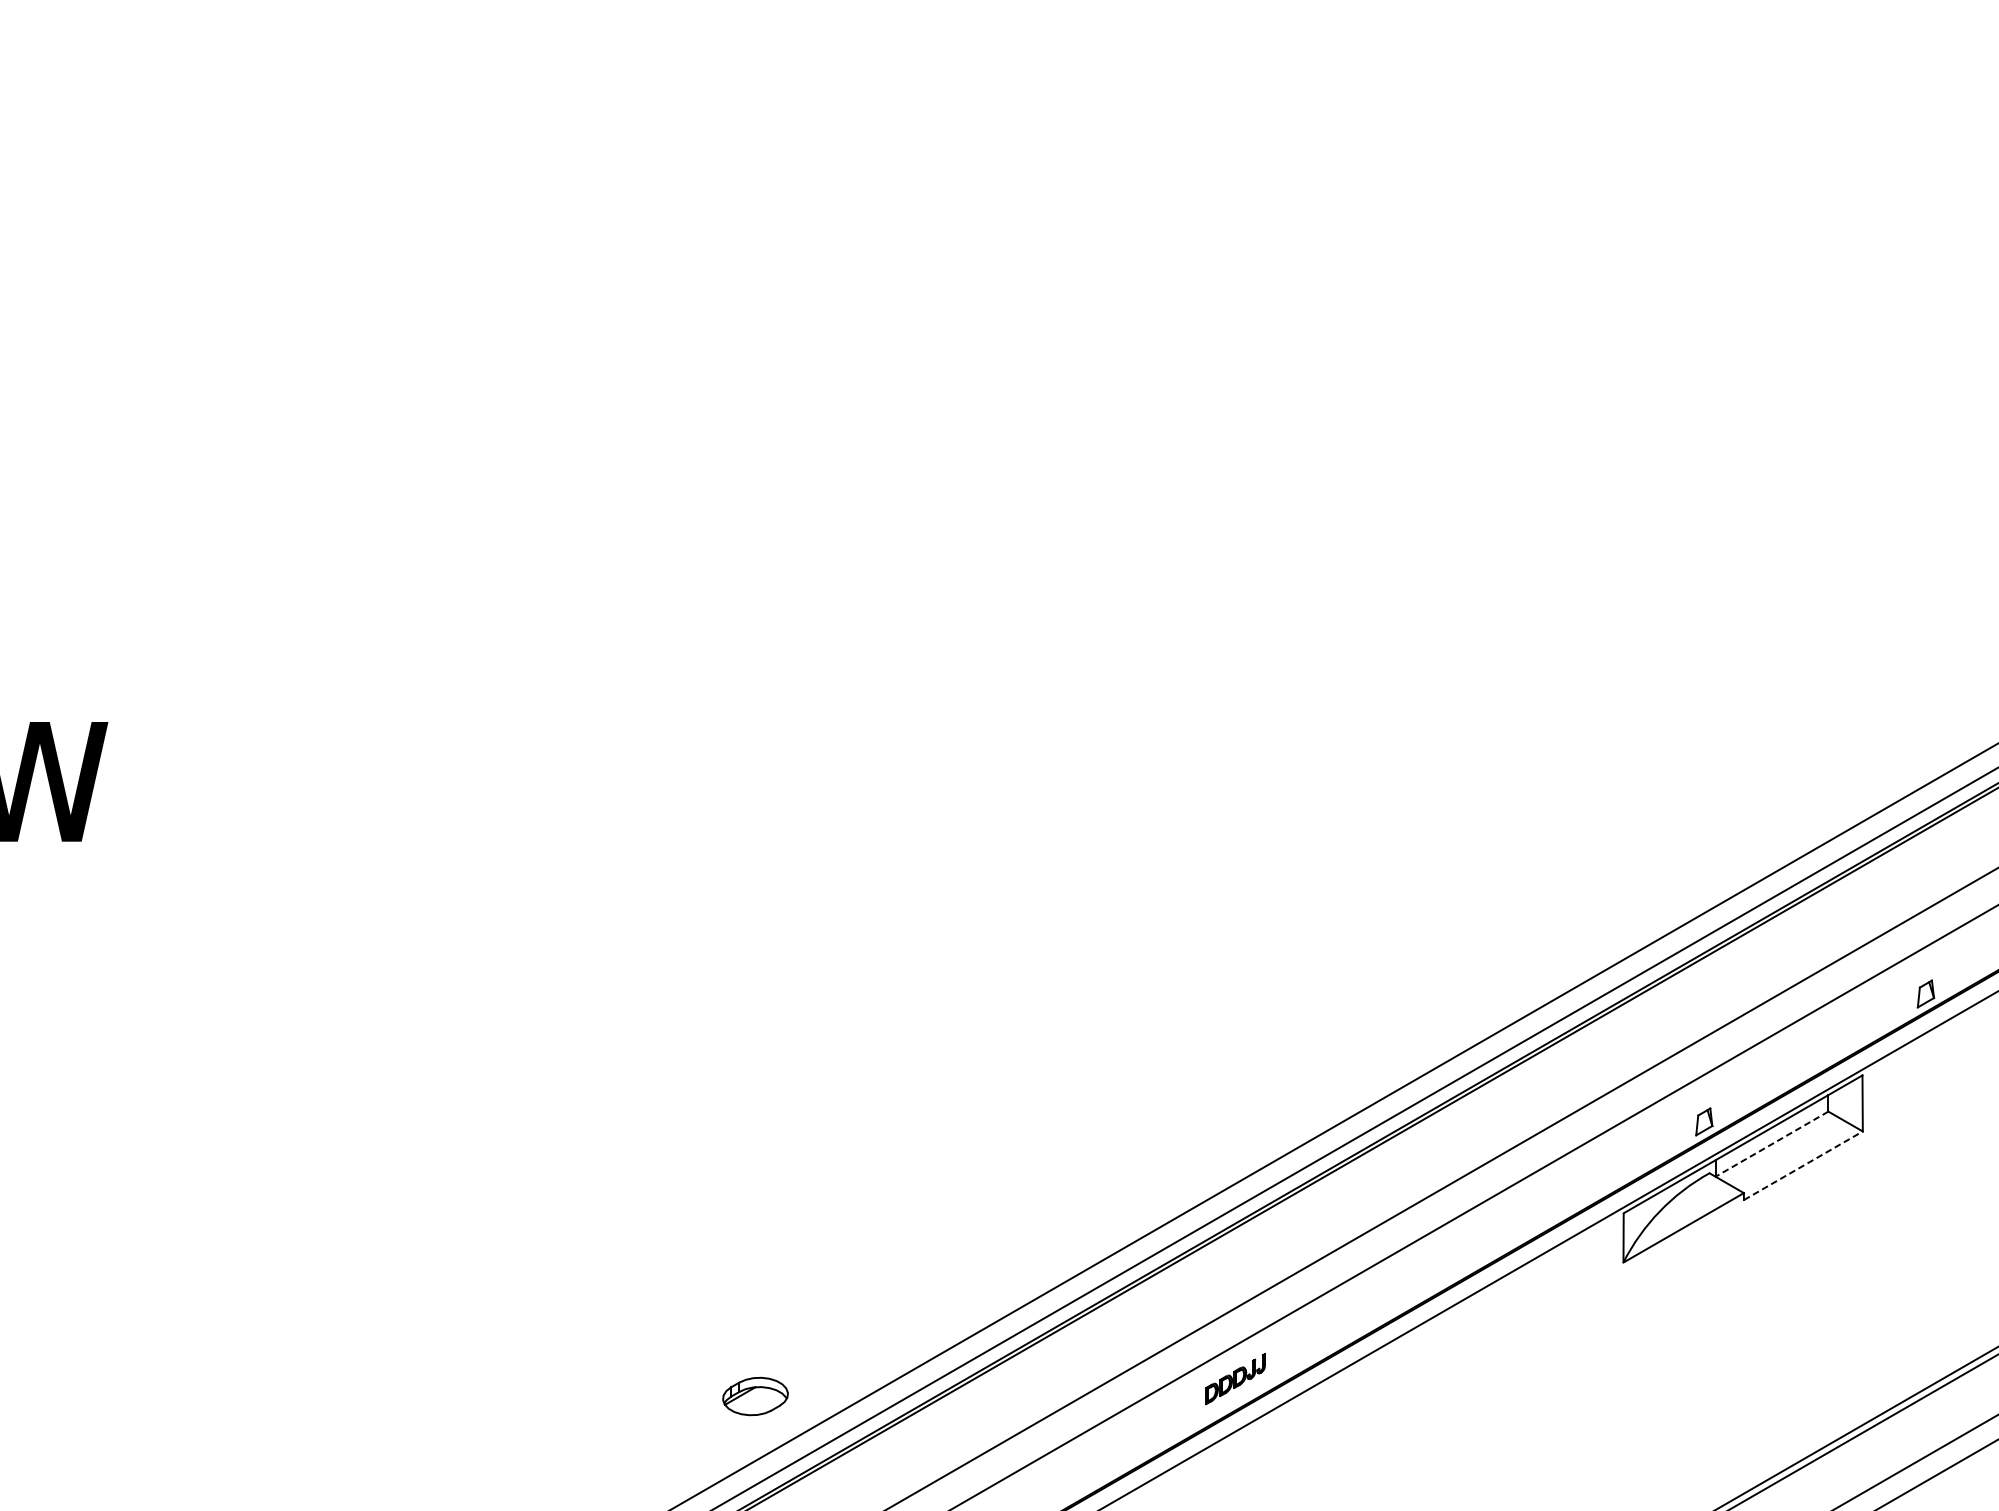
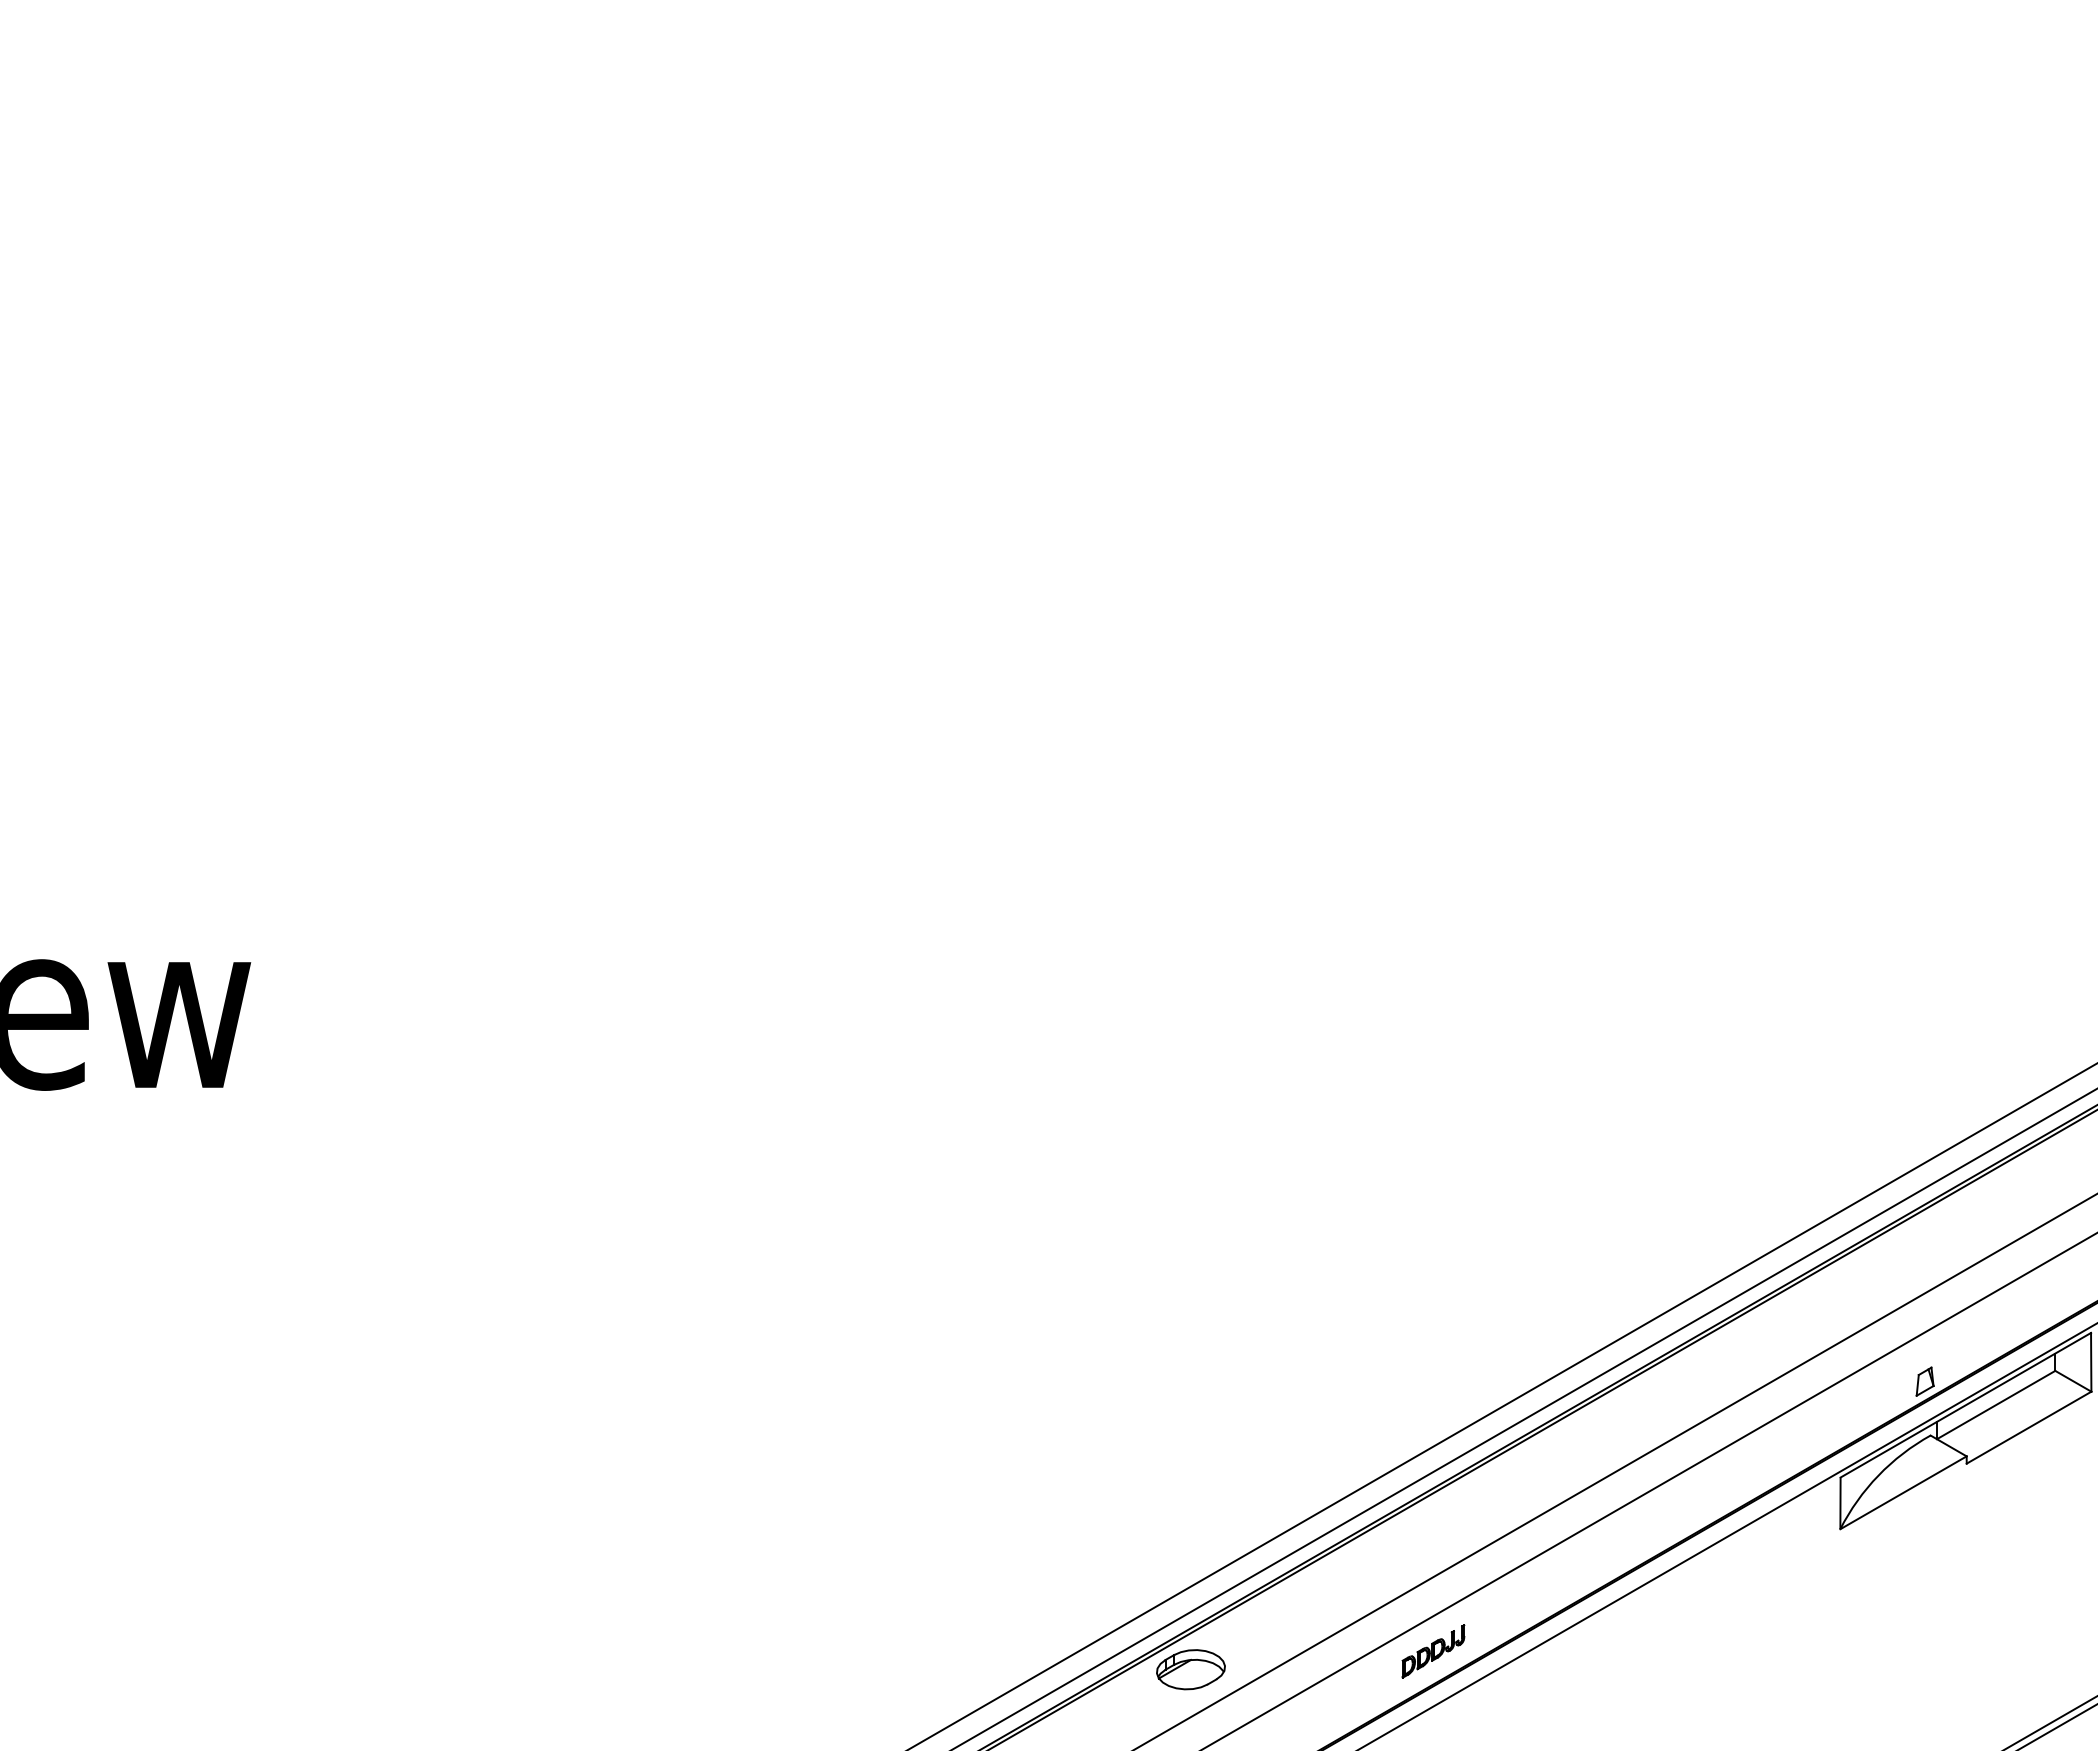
line: (1771, 1144) -> (1995, 1405), dashed -> solid
line: (1803, 1165) -> (2029, 1427), dashed -> solid
part: (755, 1396) -> (1190, 1669), moved

